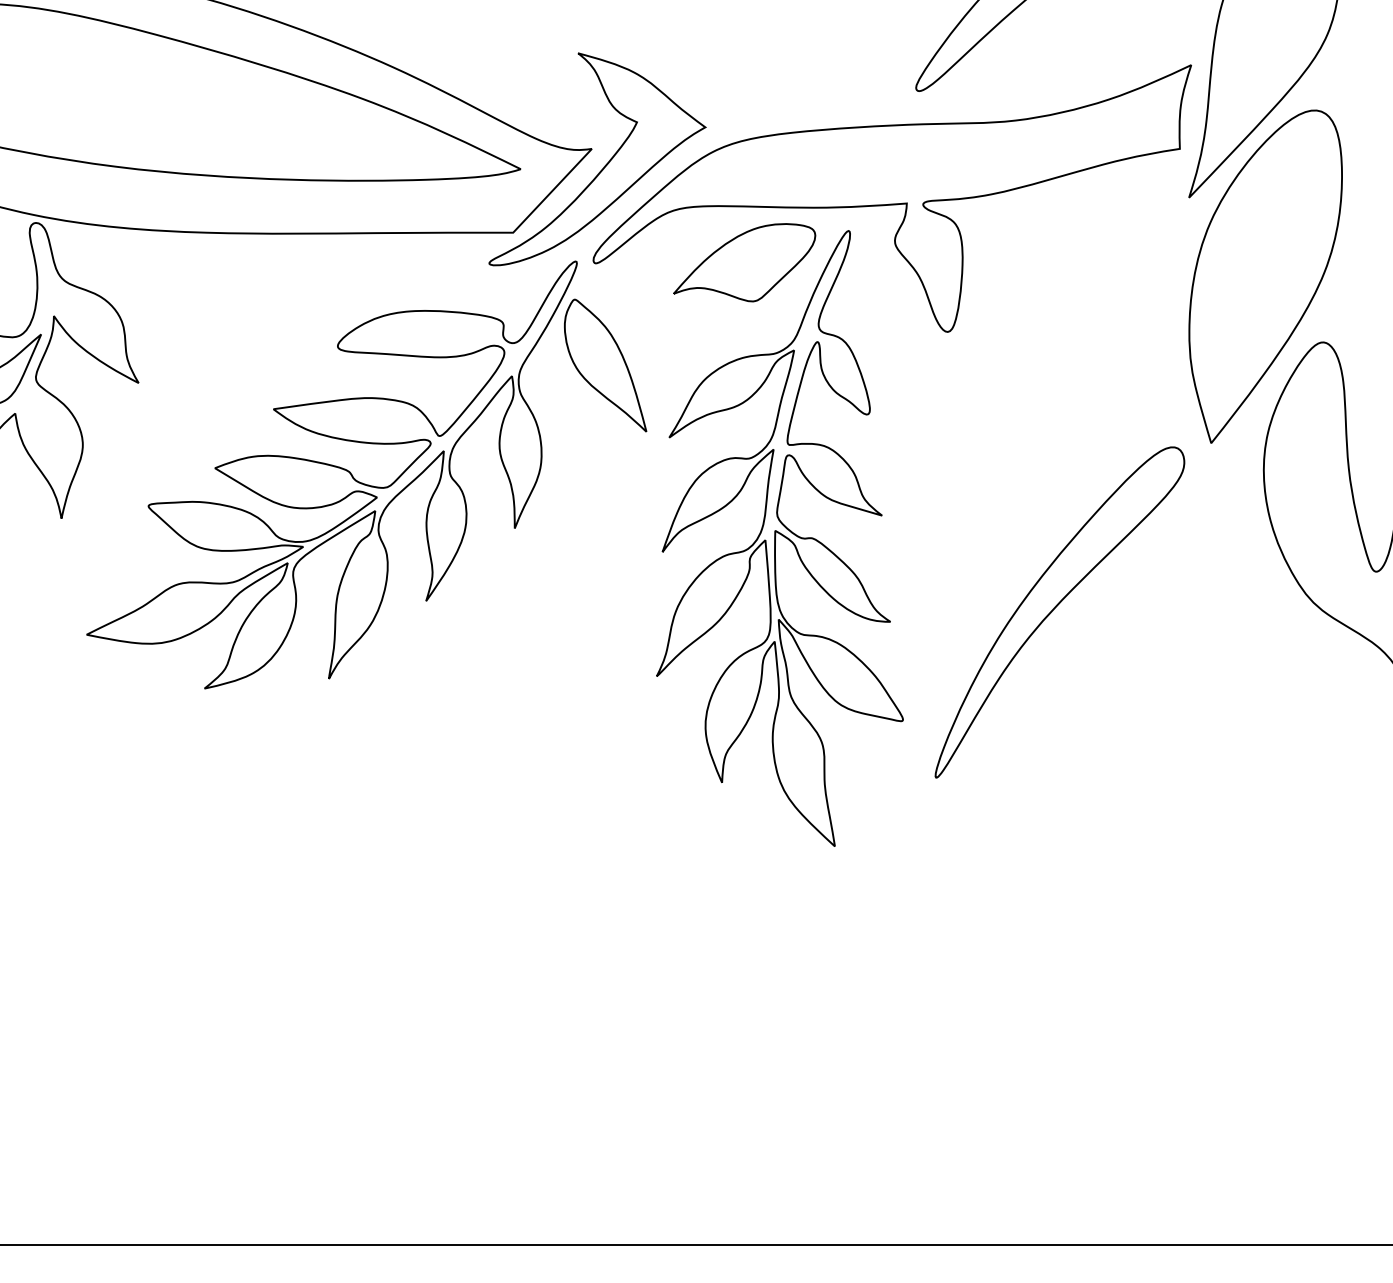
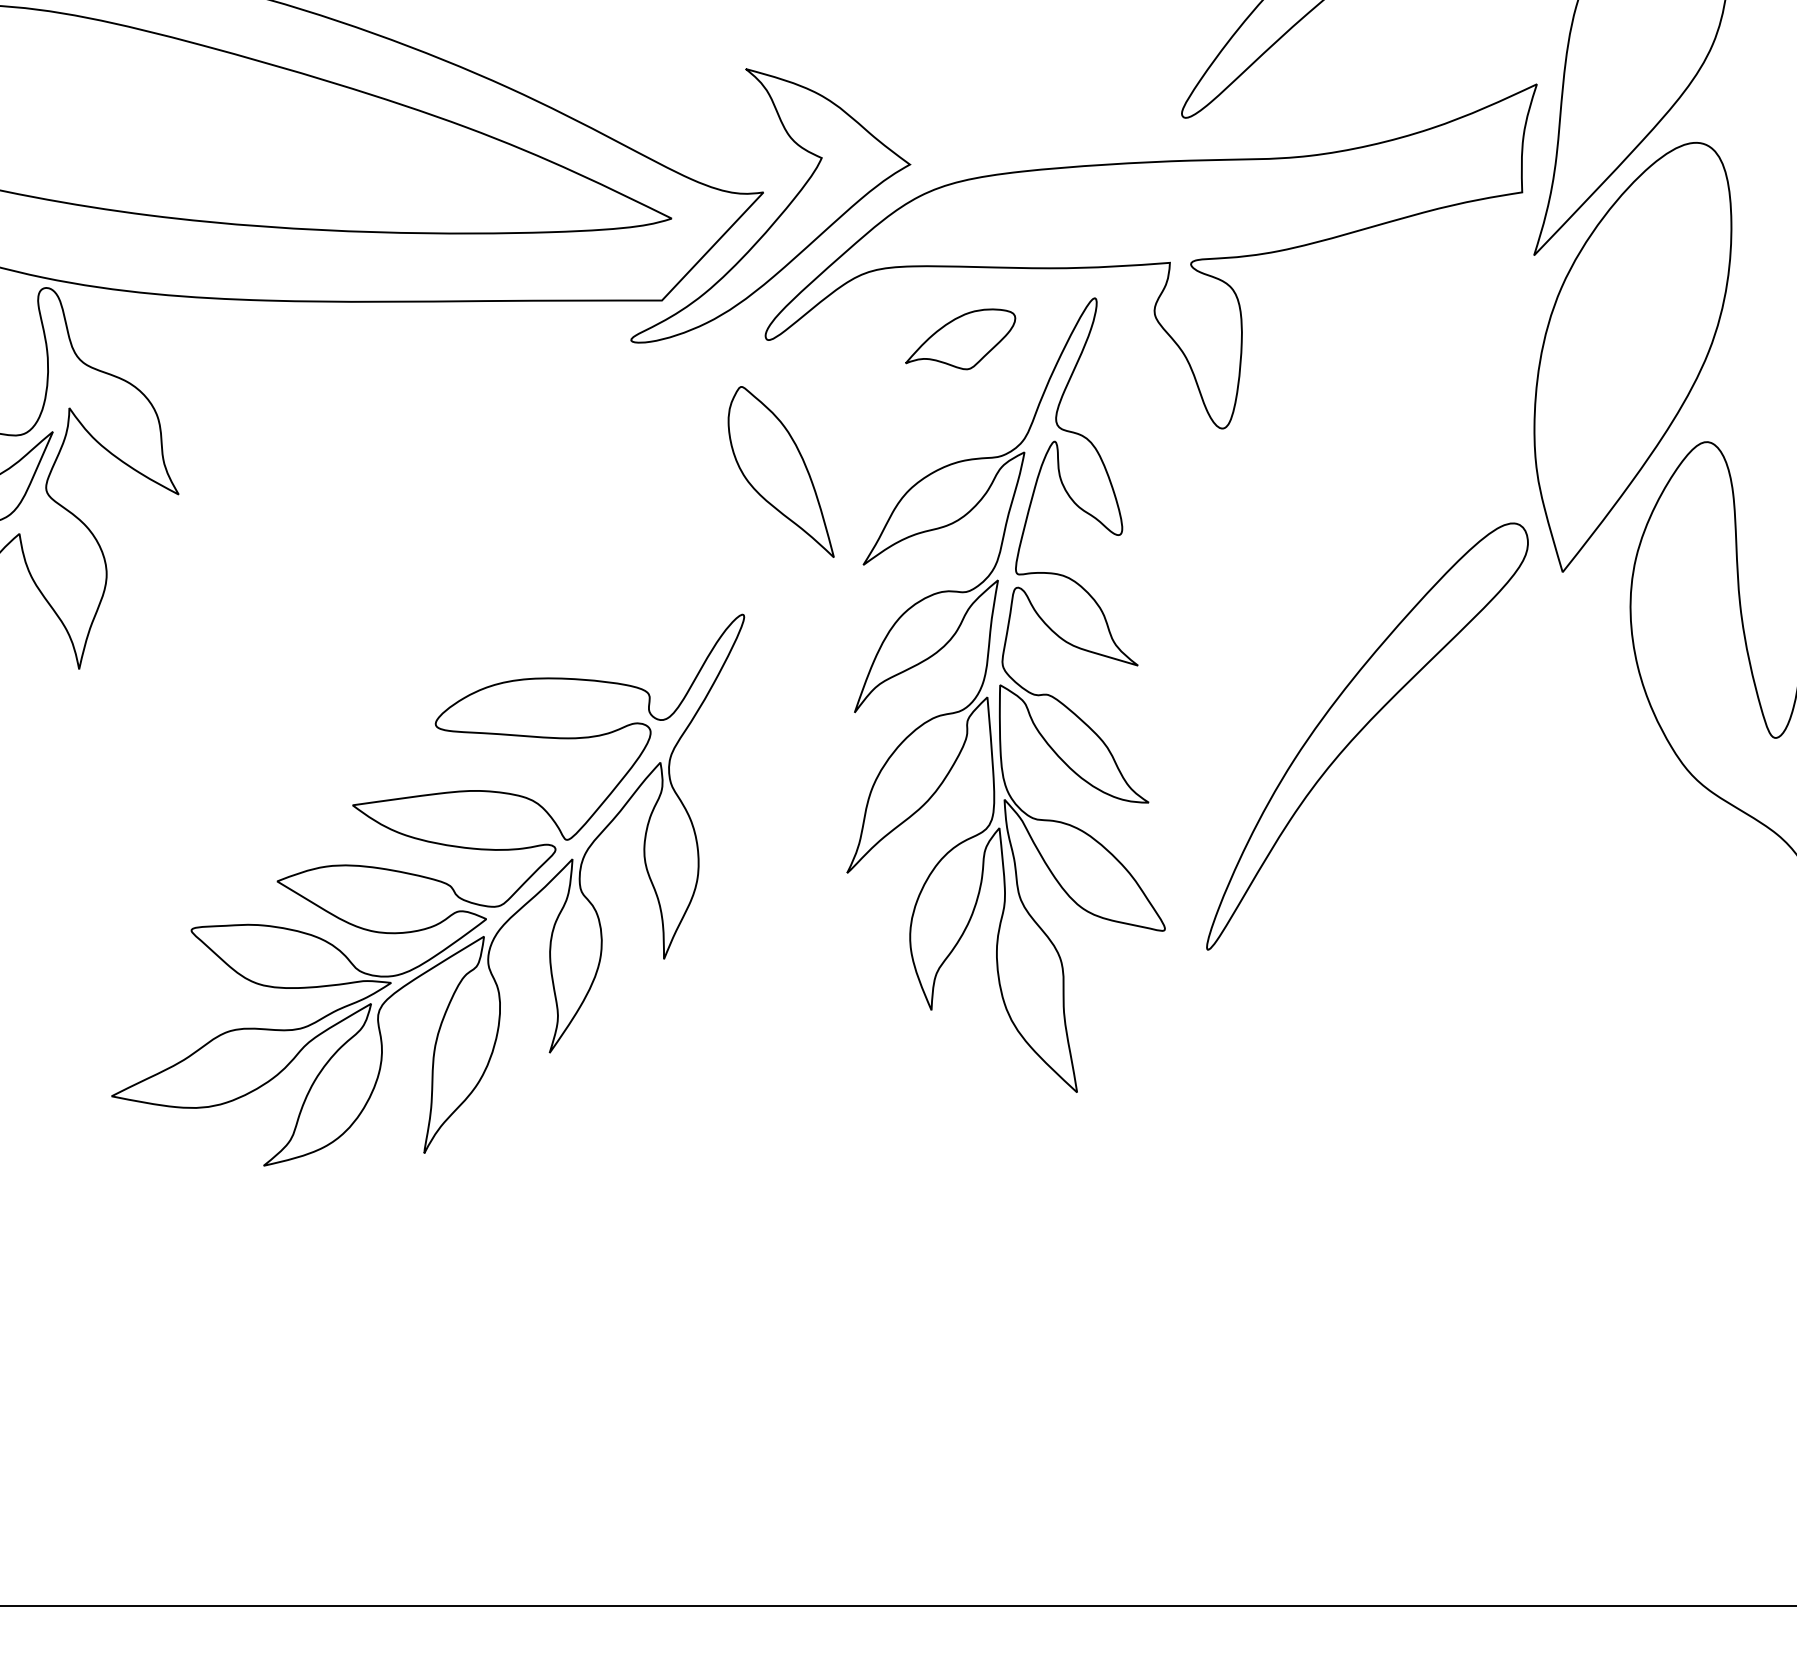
part: (744, 262) -> (960, 339), size x0.6
part: (332, 474) -> (428, 889), moved
part: (1056, 607) -> (1362, 730), moved

